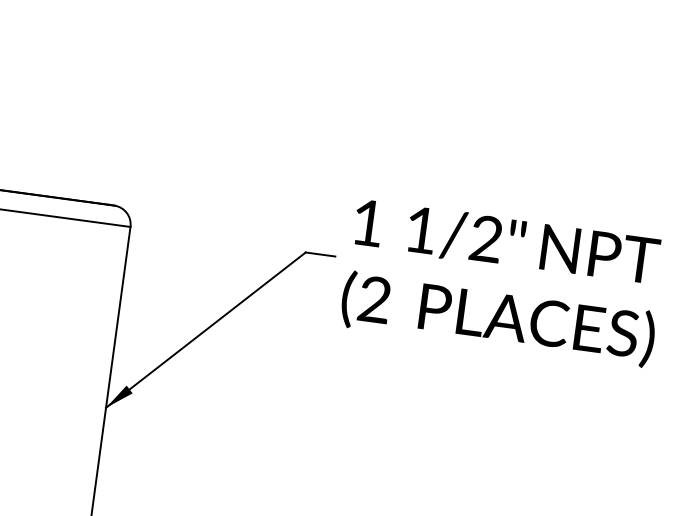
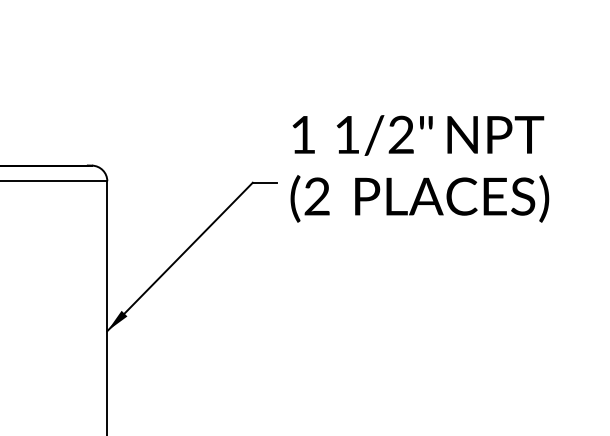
text: (502, 282) -> (419, 168), moved

